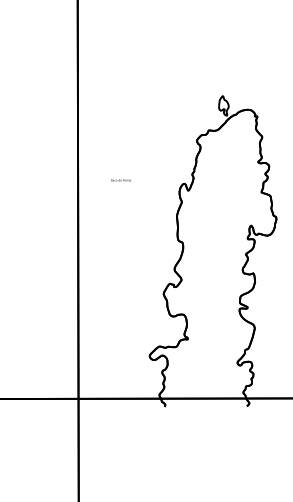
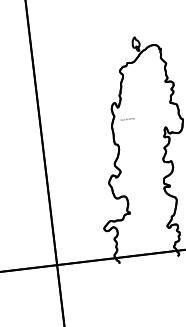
text: (120, 180) -> (127, 119), moved

